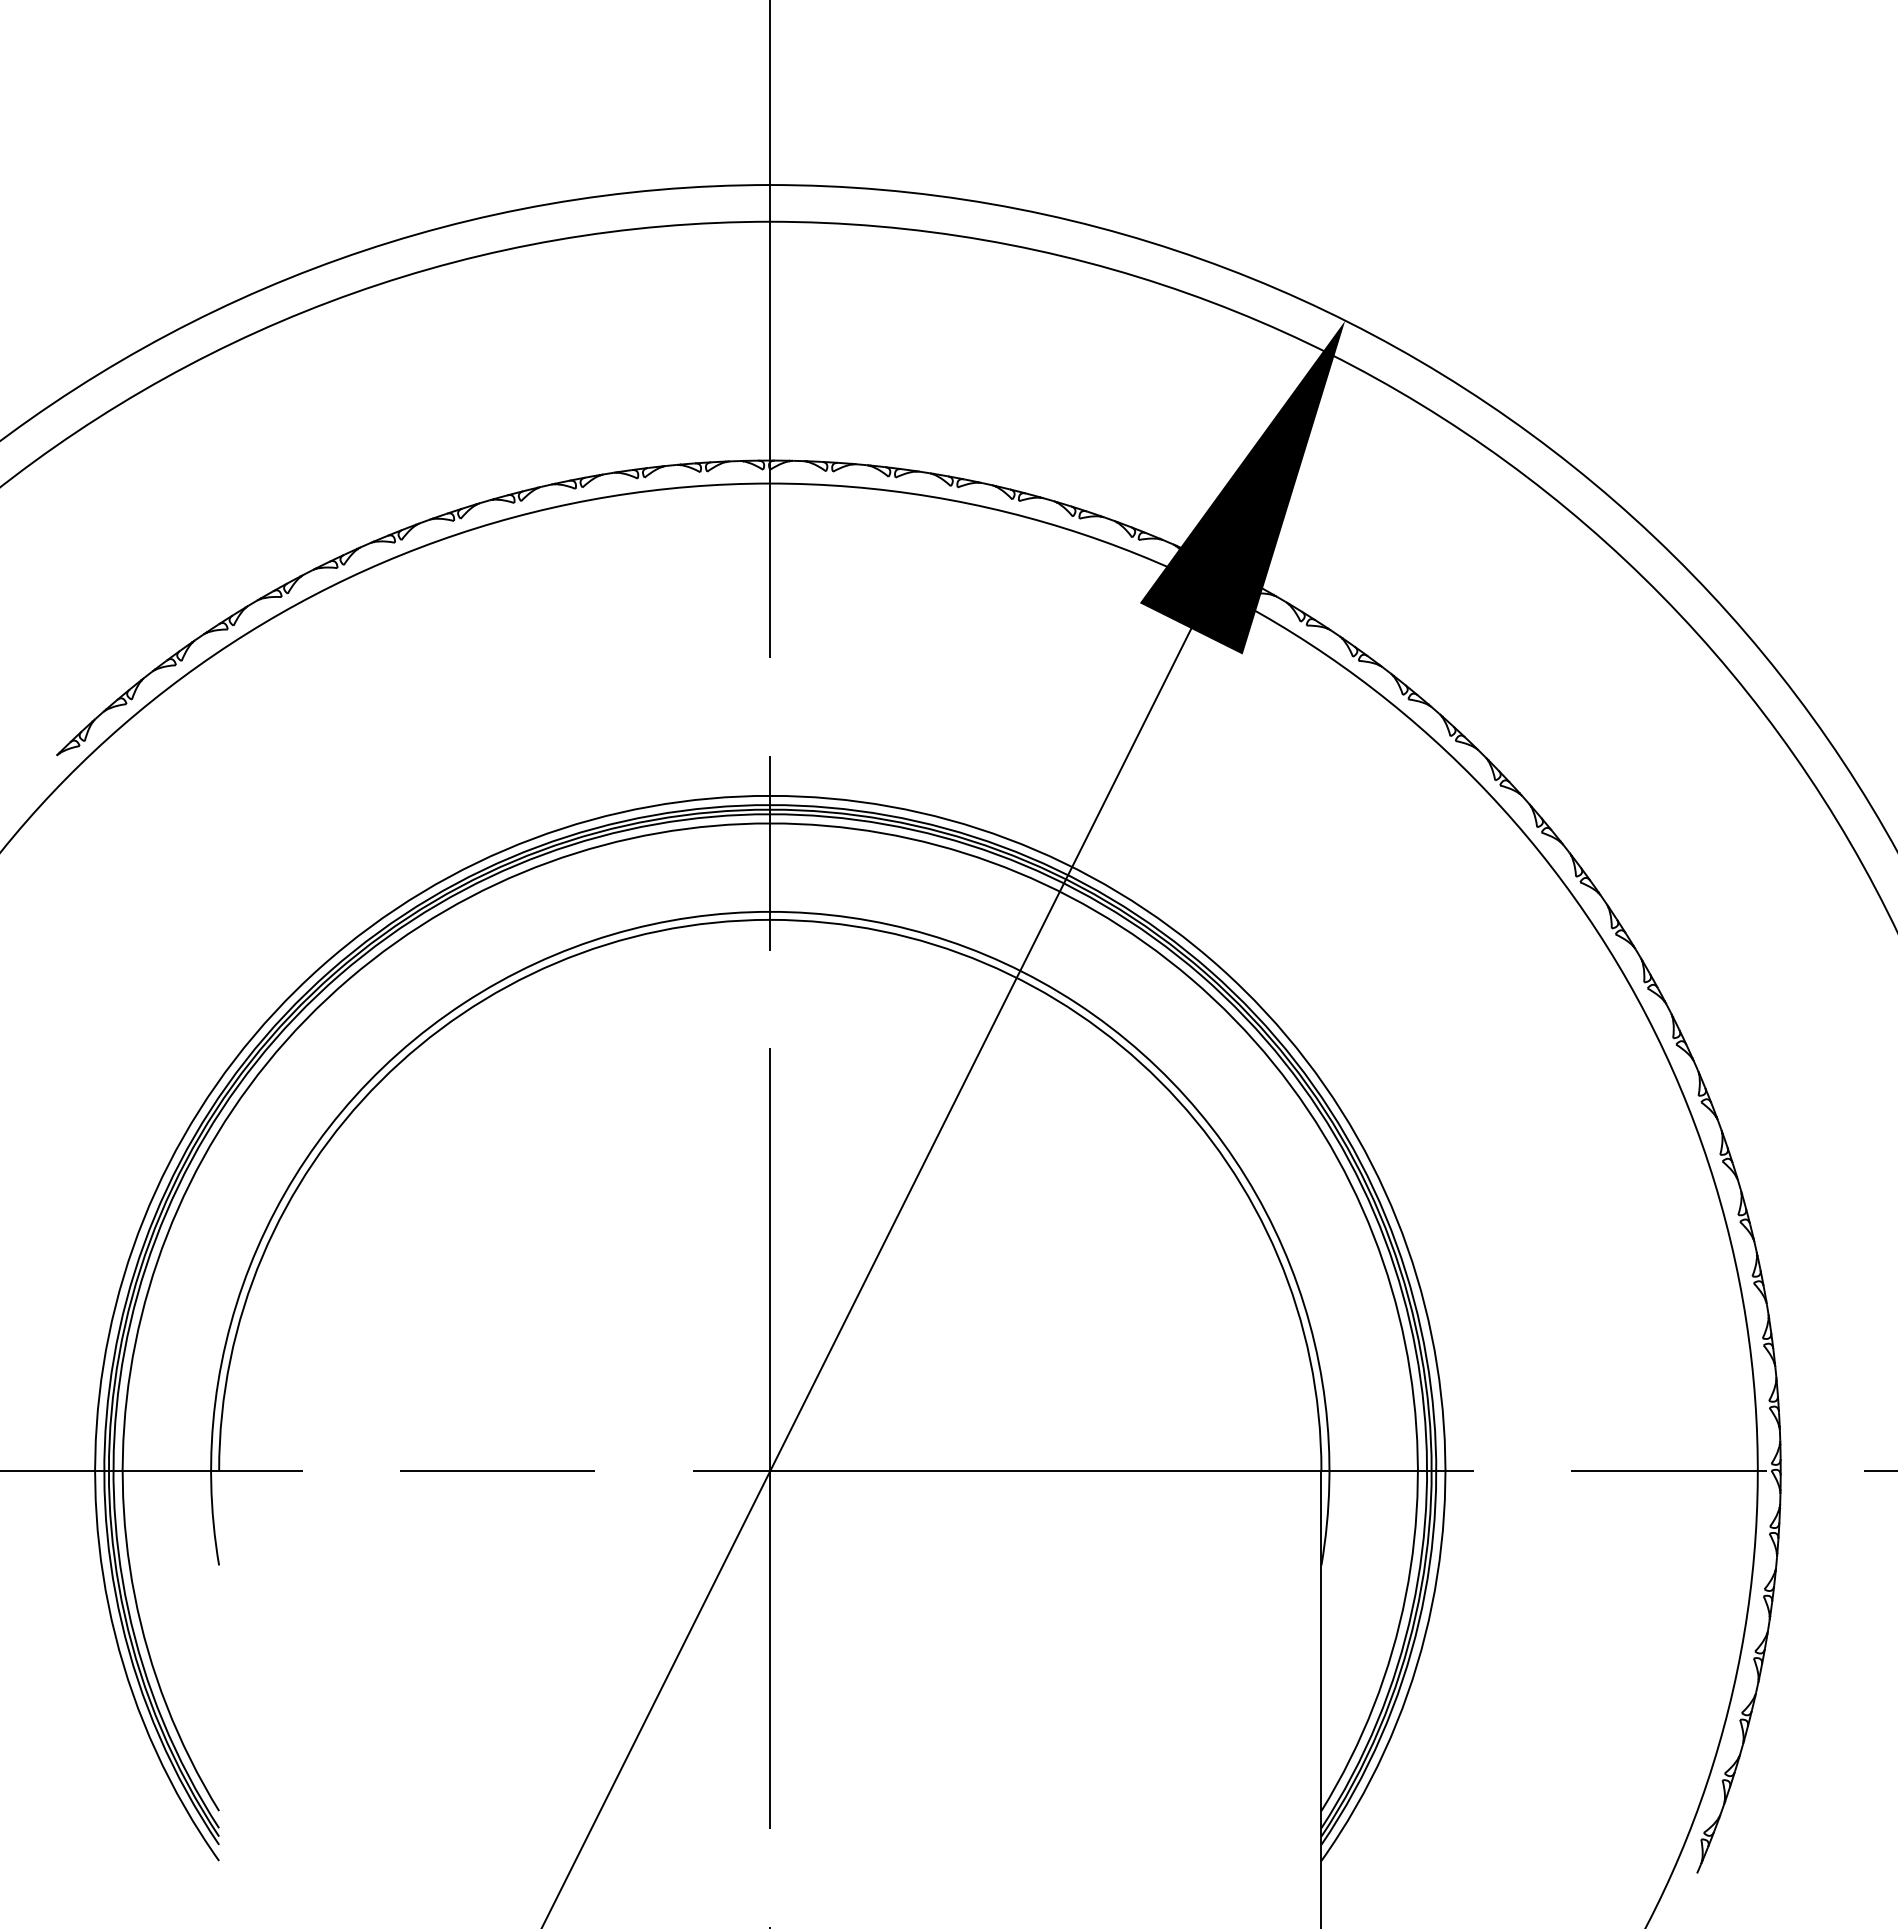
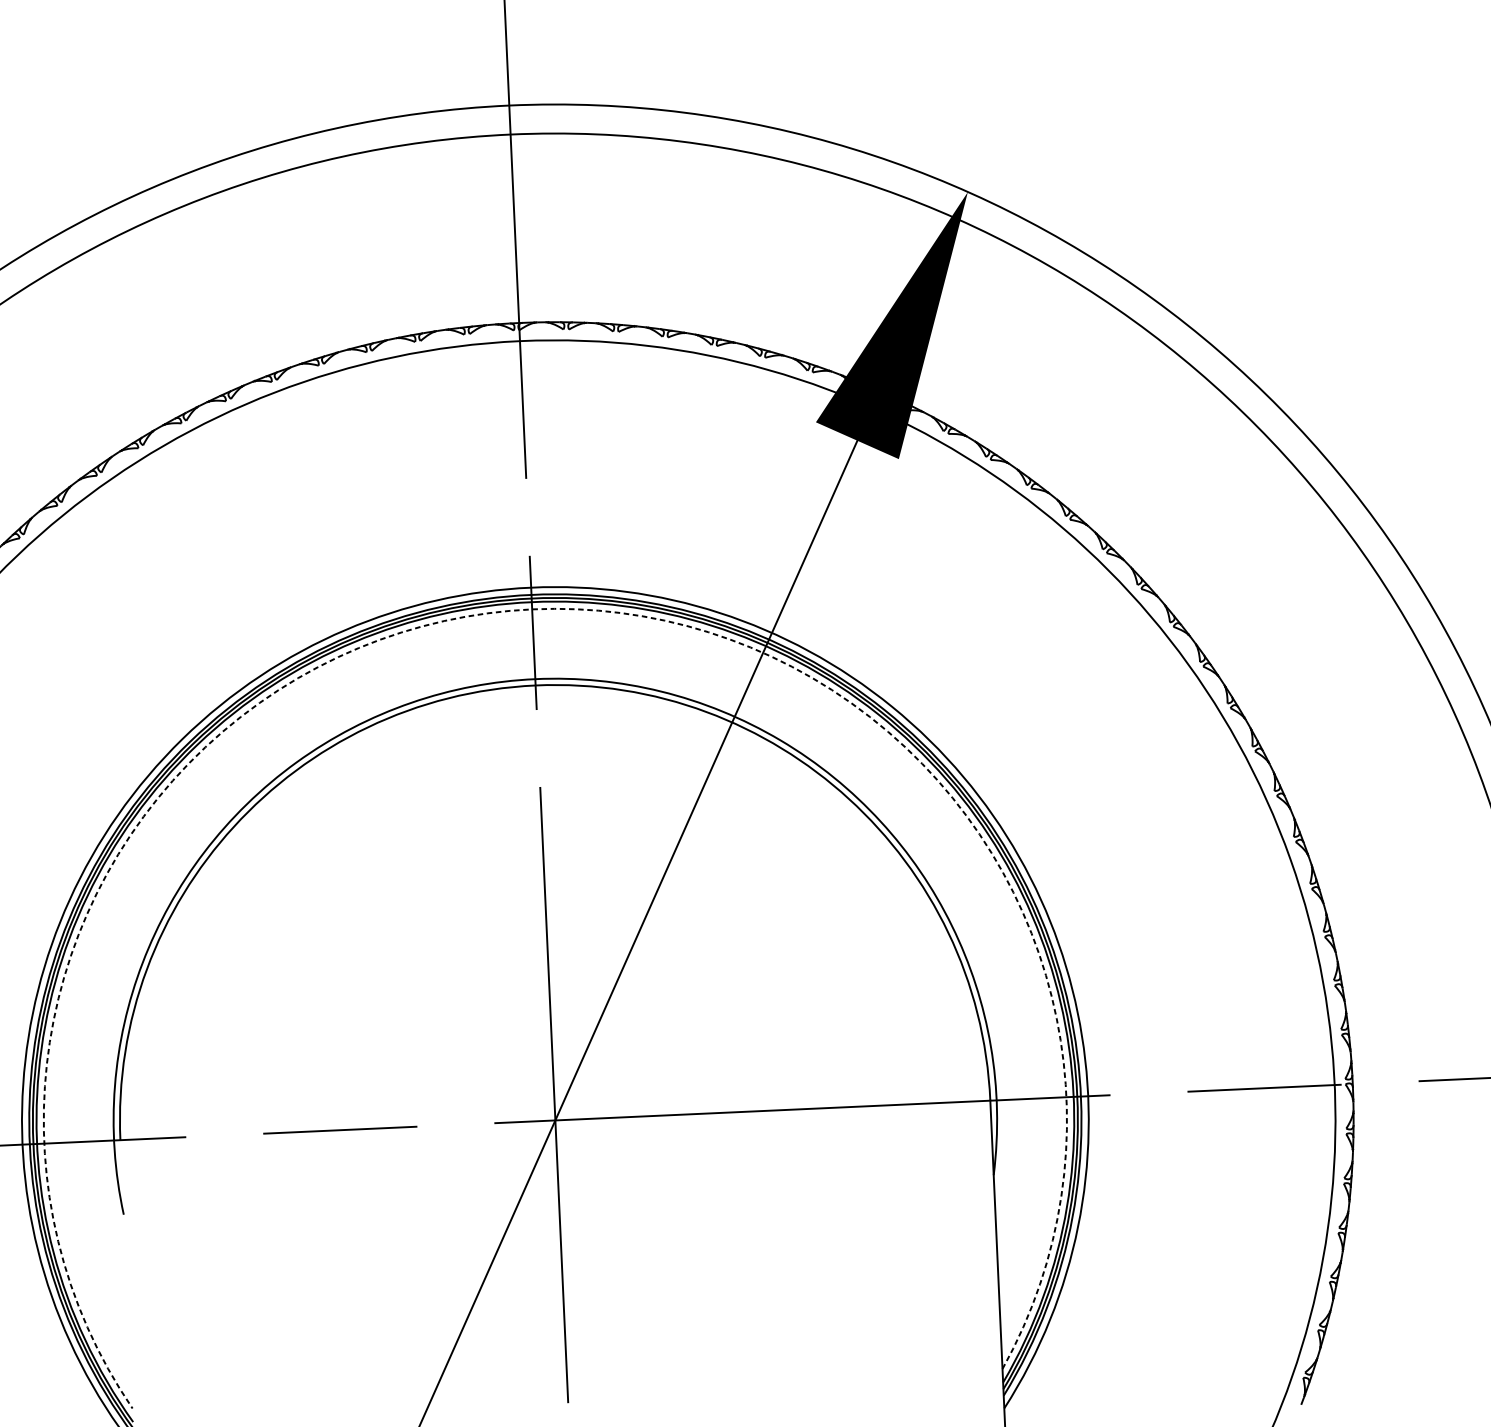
arc: (770, 823) -> (532, 609), solid -> dashed

